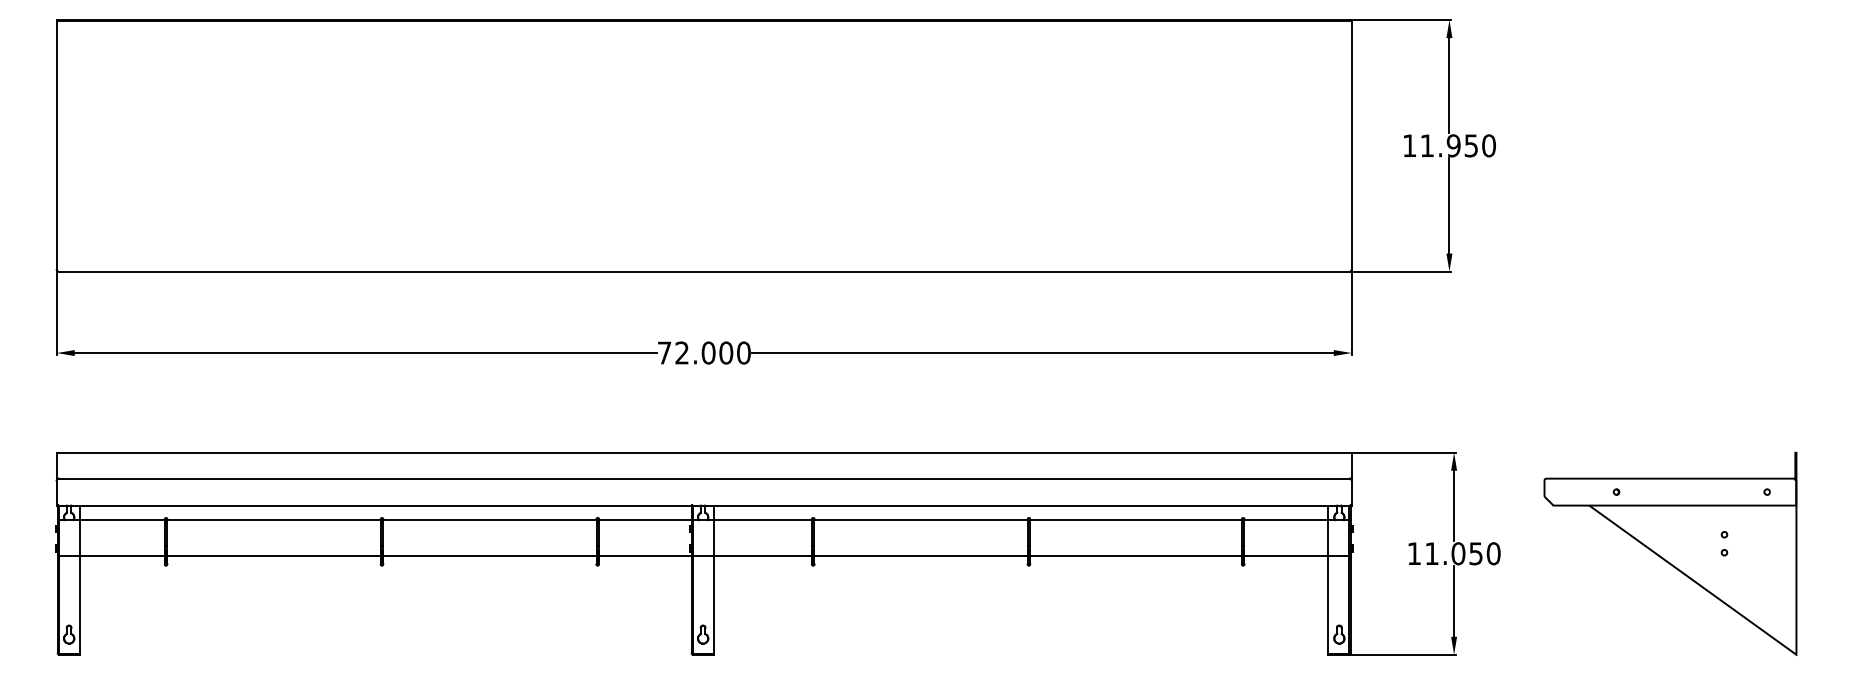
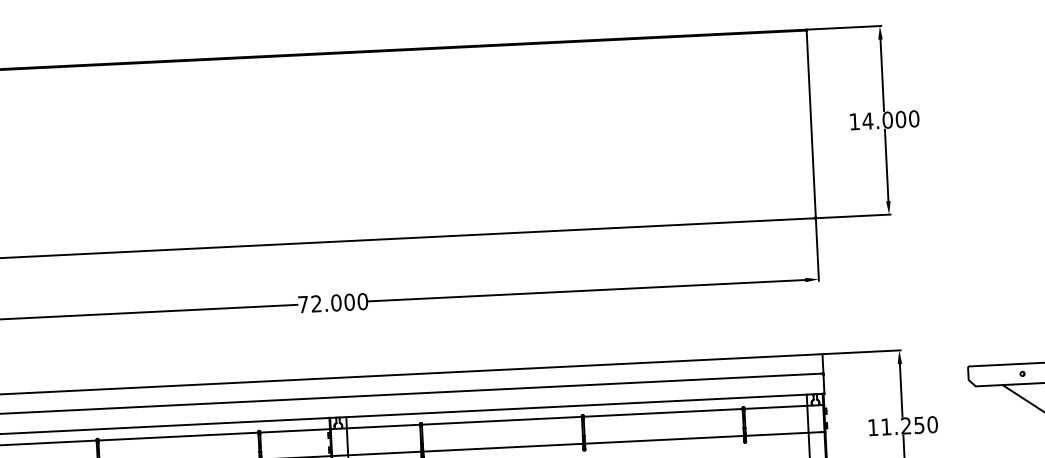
text: (1449, 145) -> (884, 120), 11.950 -> 14.000
text: (1458, 553) -> (906, 425), 11.050 -> 11.250

